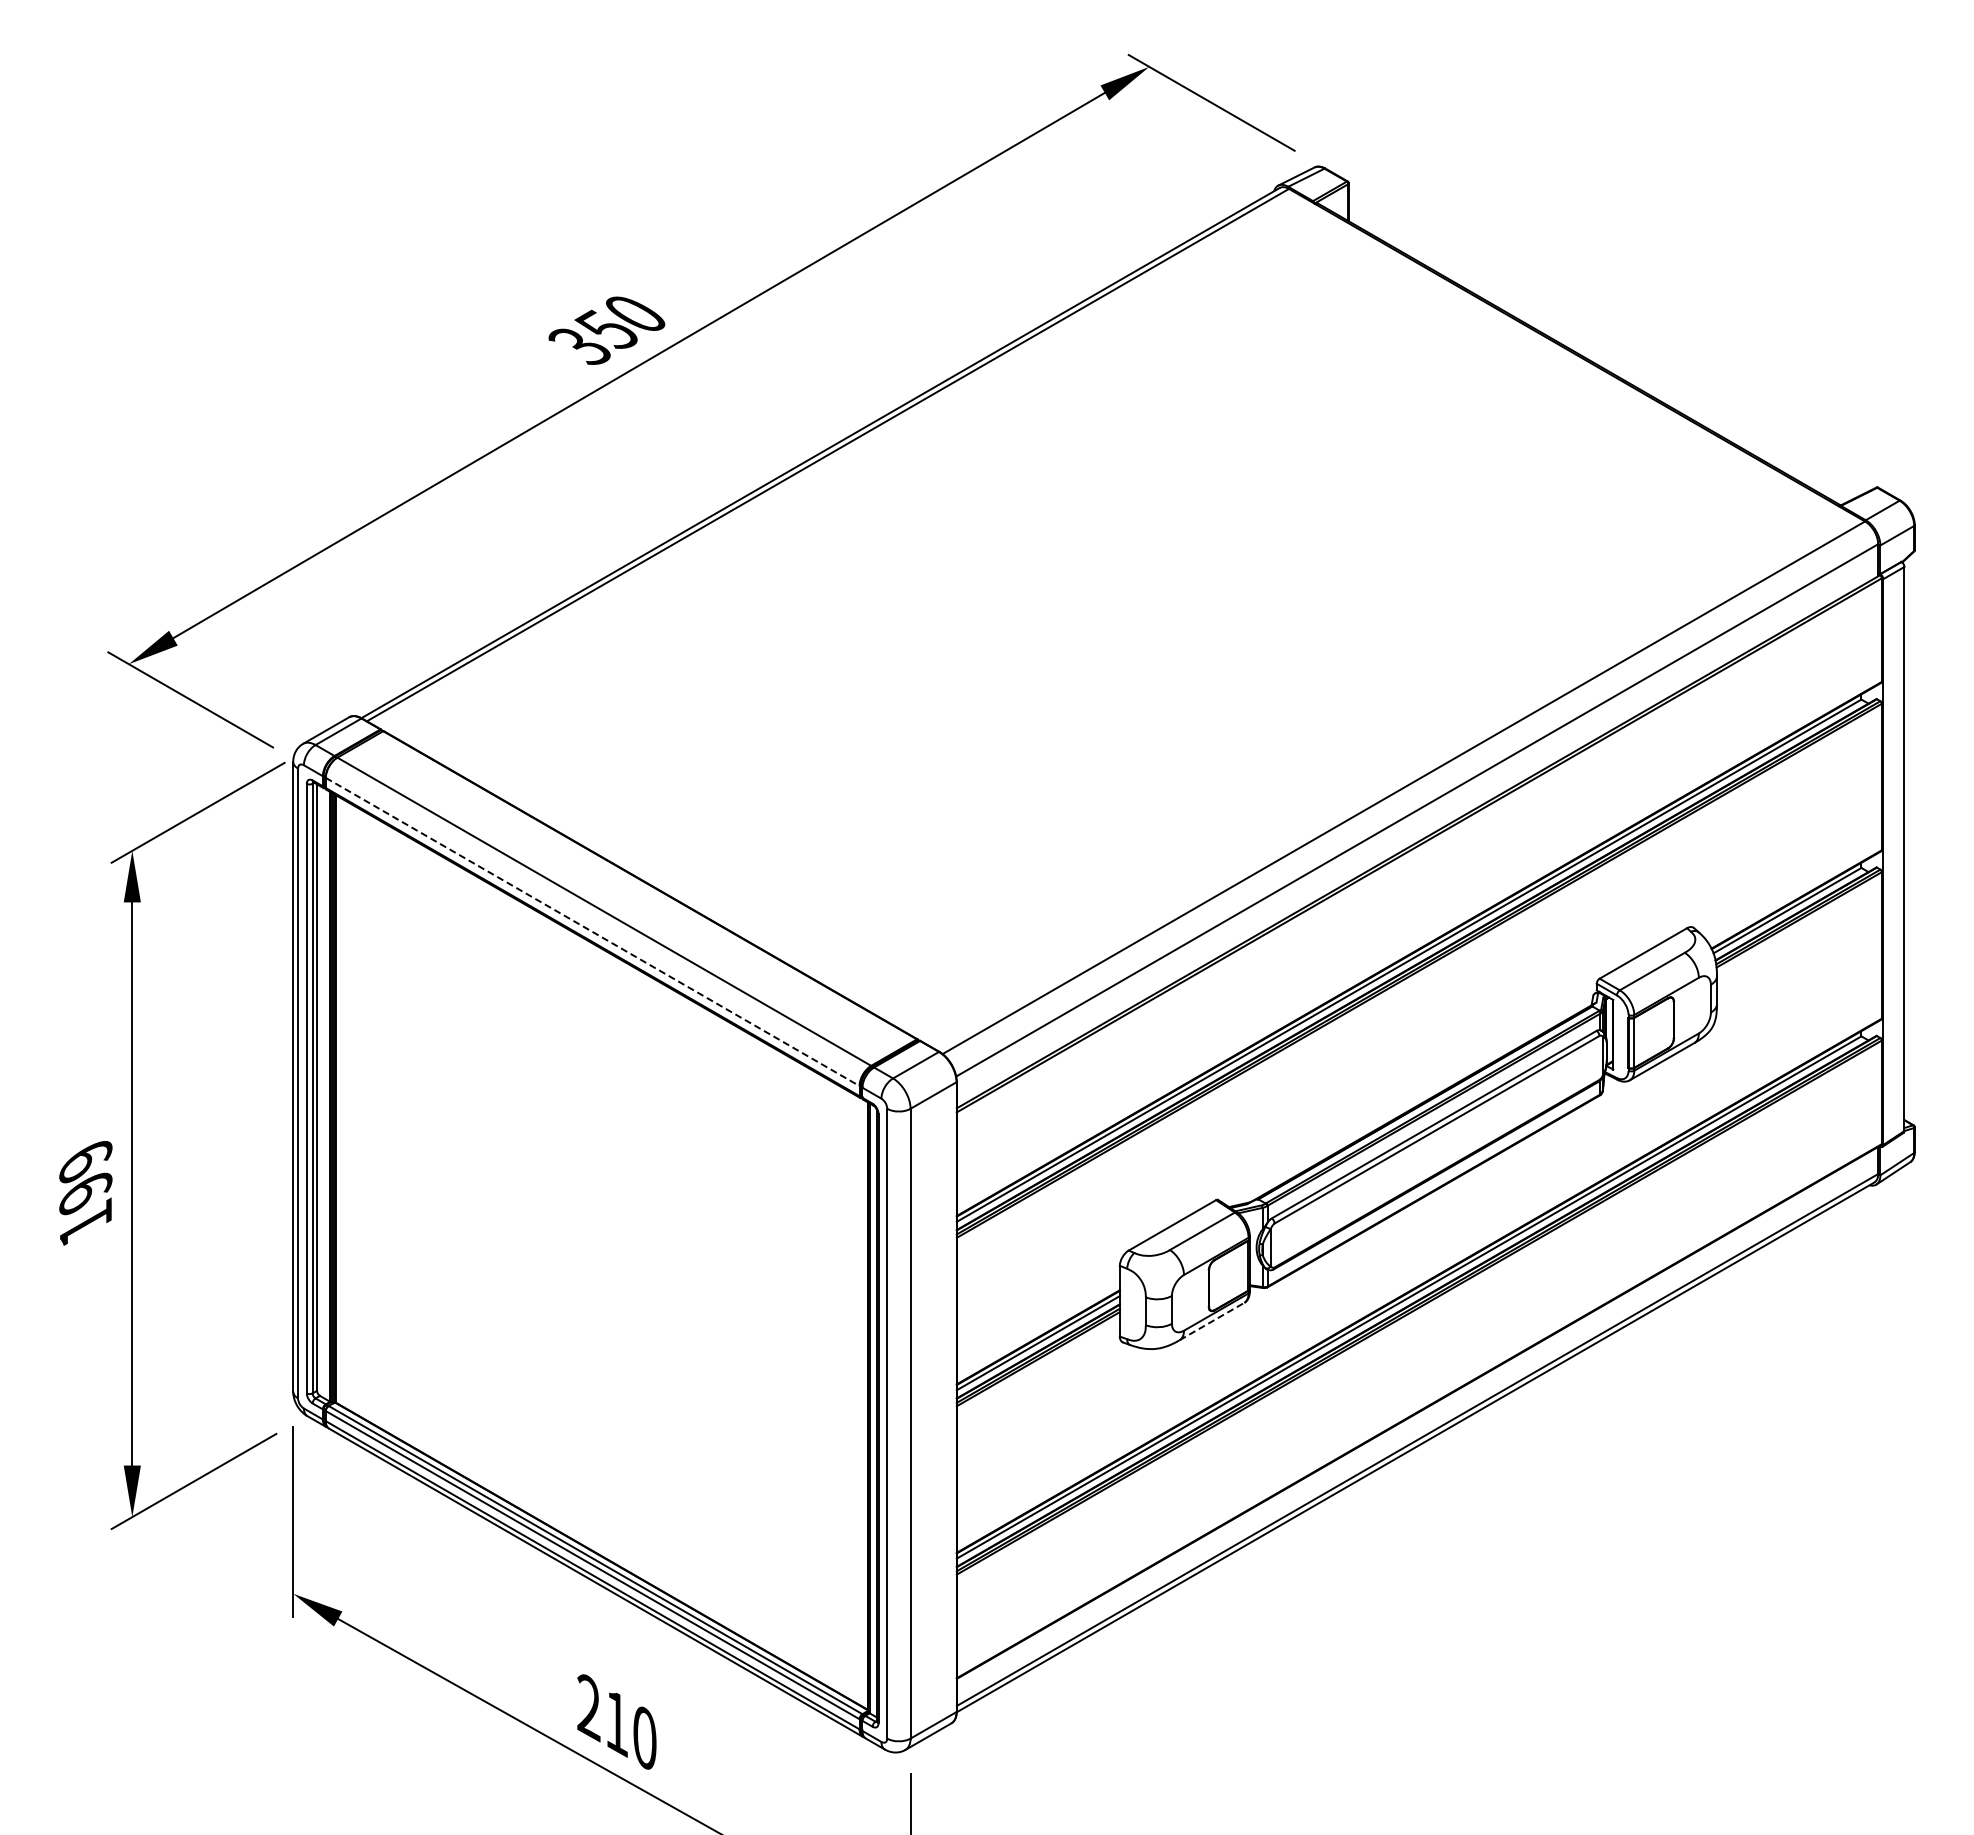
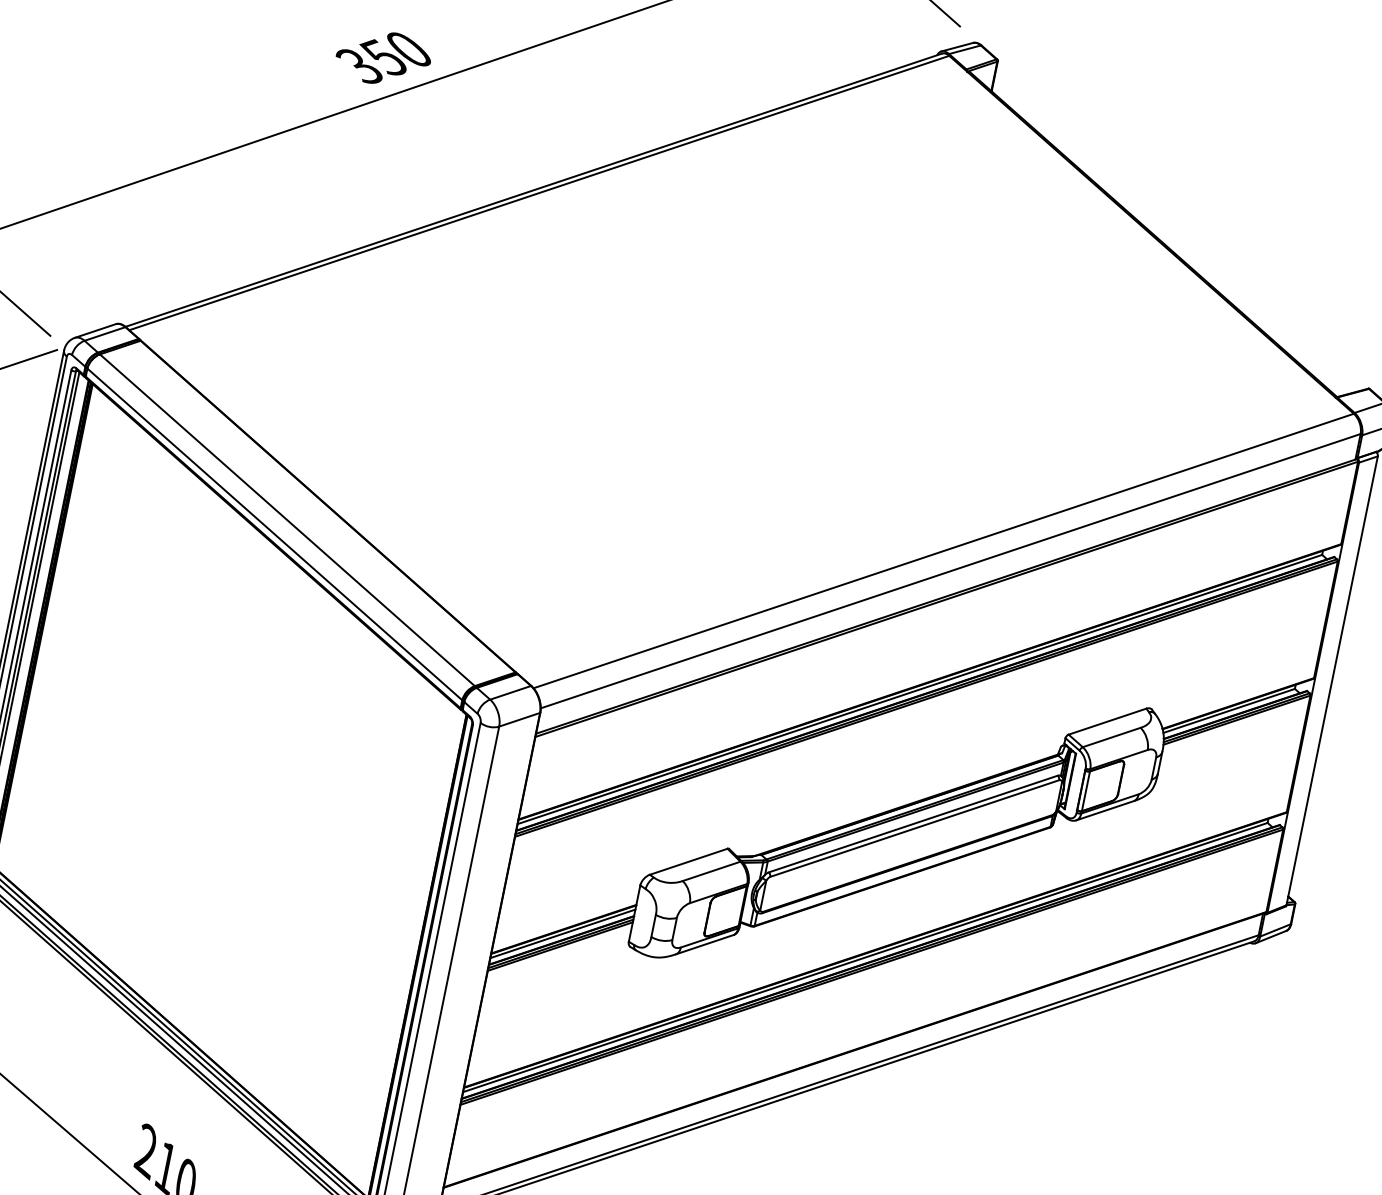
line: (593, 932) -> (275, 534), dashed -> solid
line: (1212, 1321) -> (705, 944), dashed -> solid

